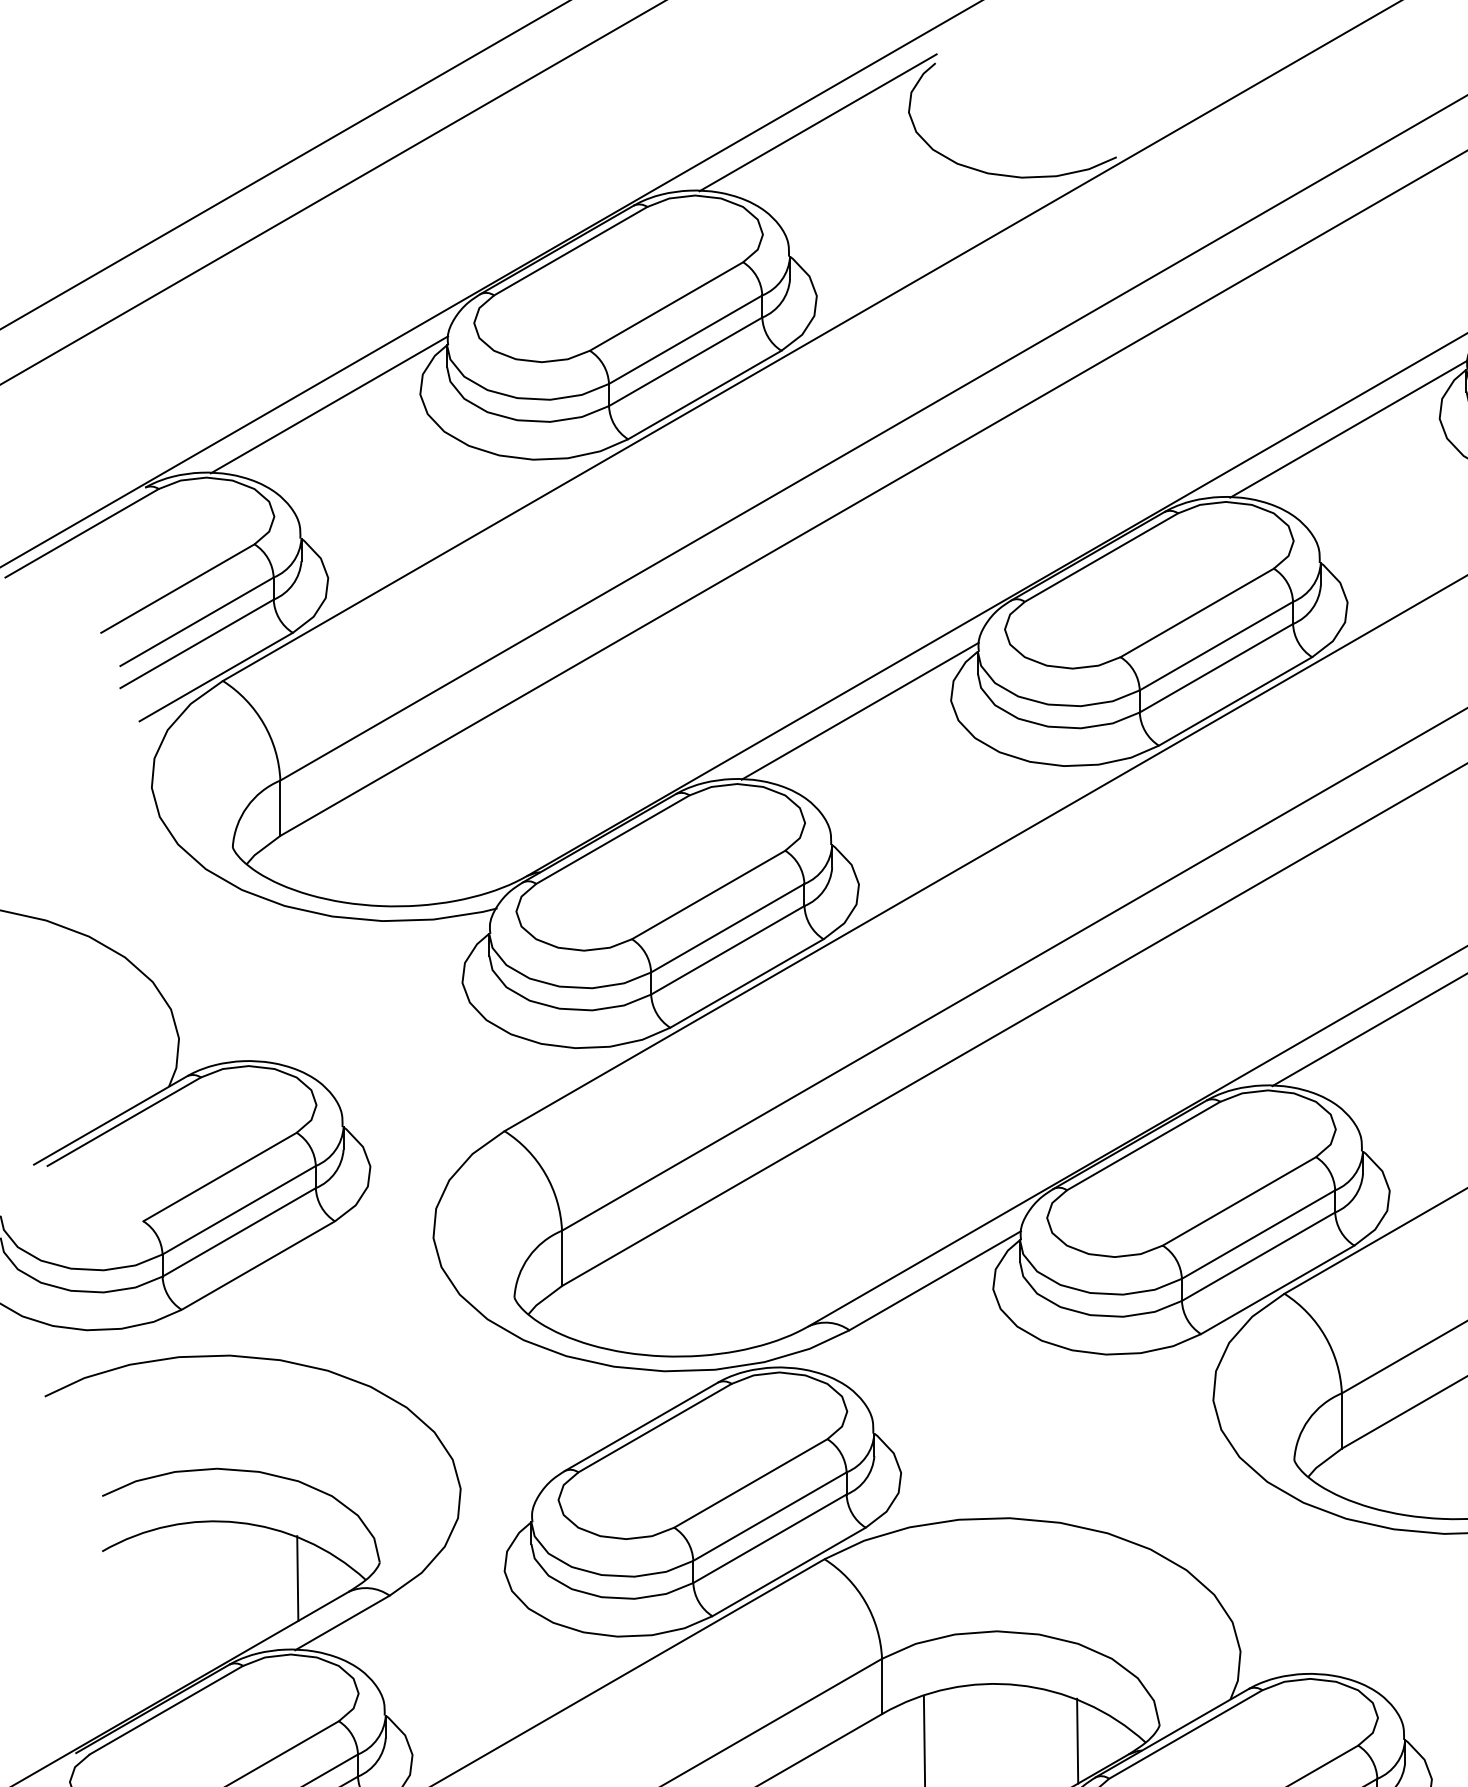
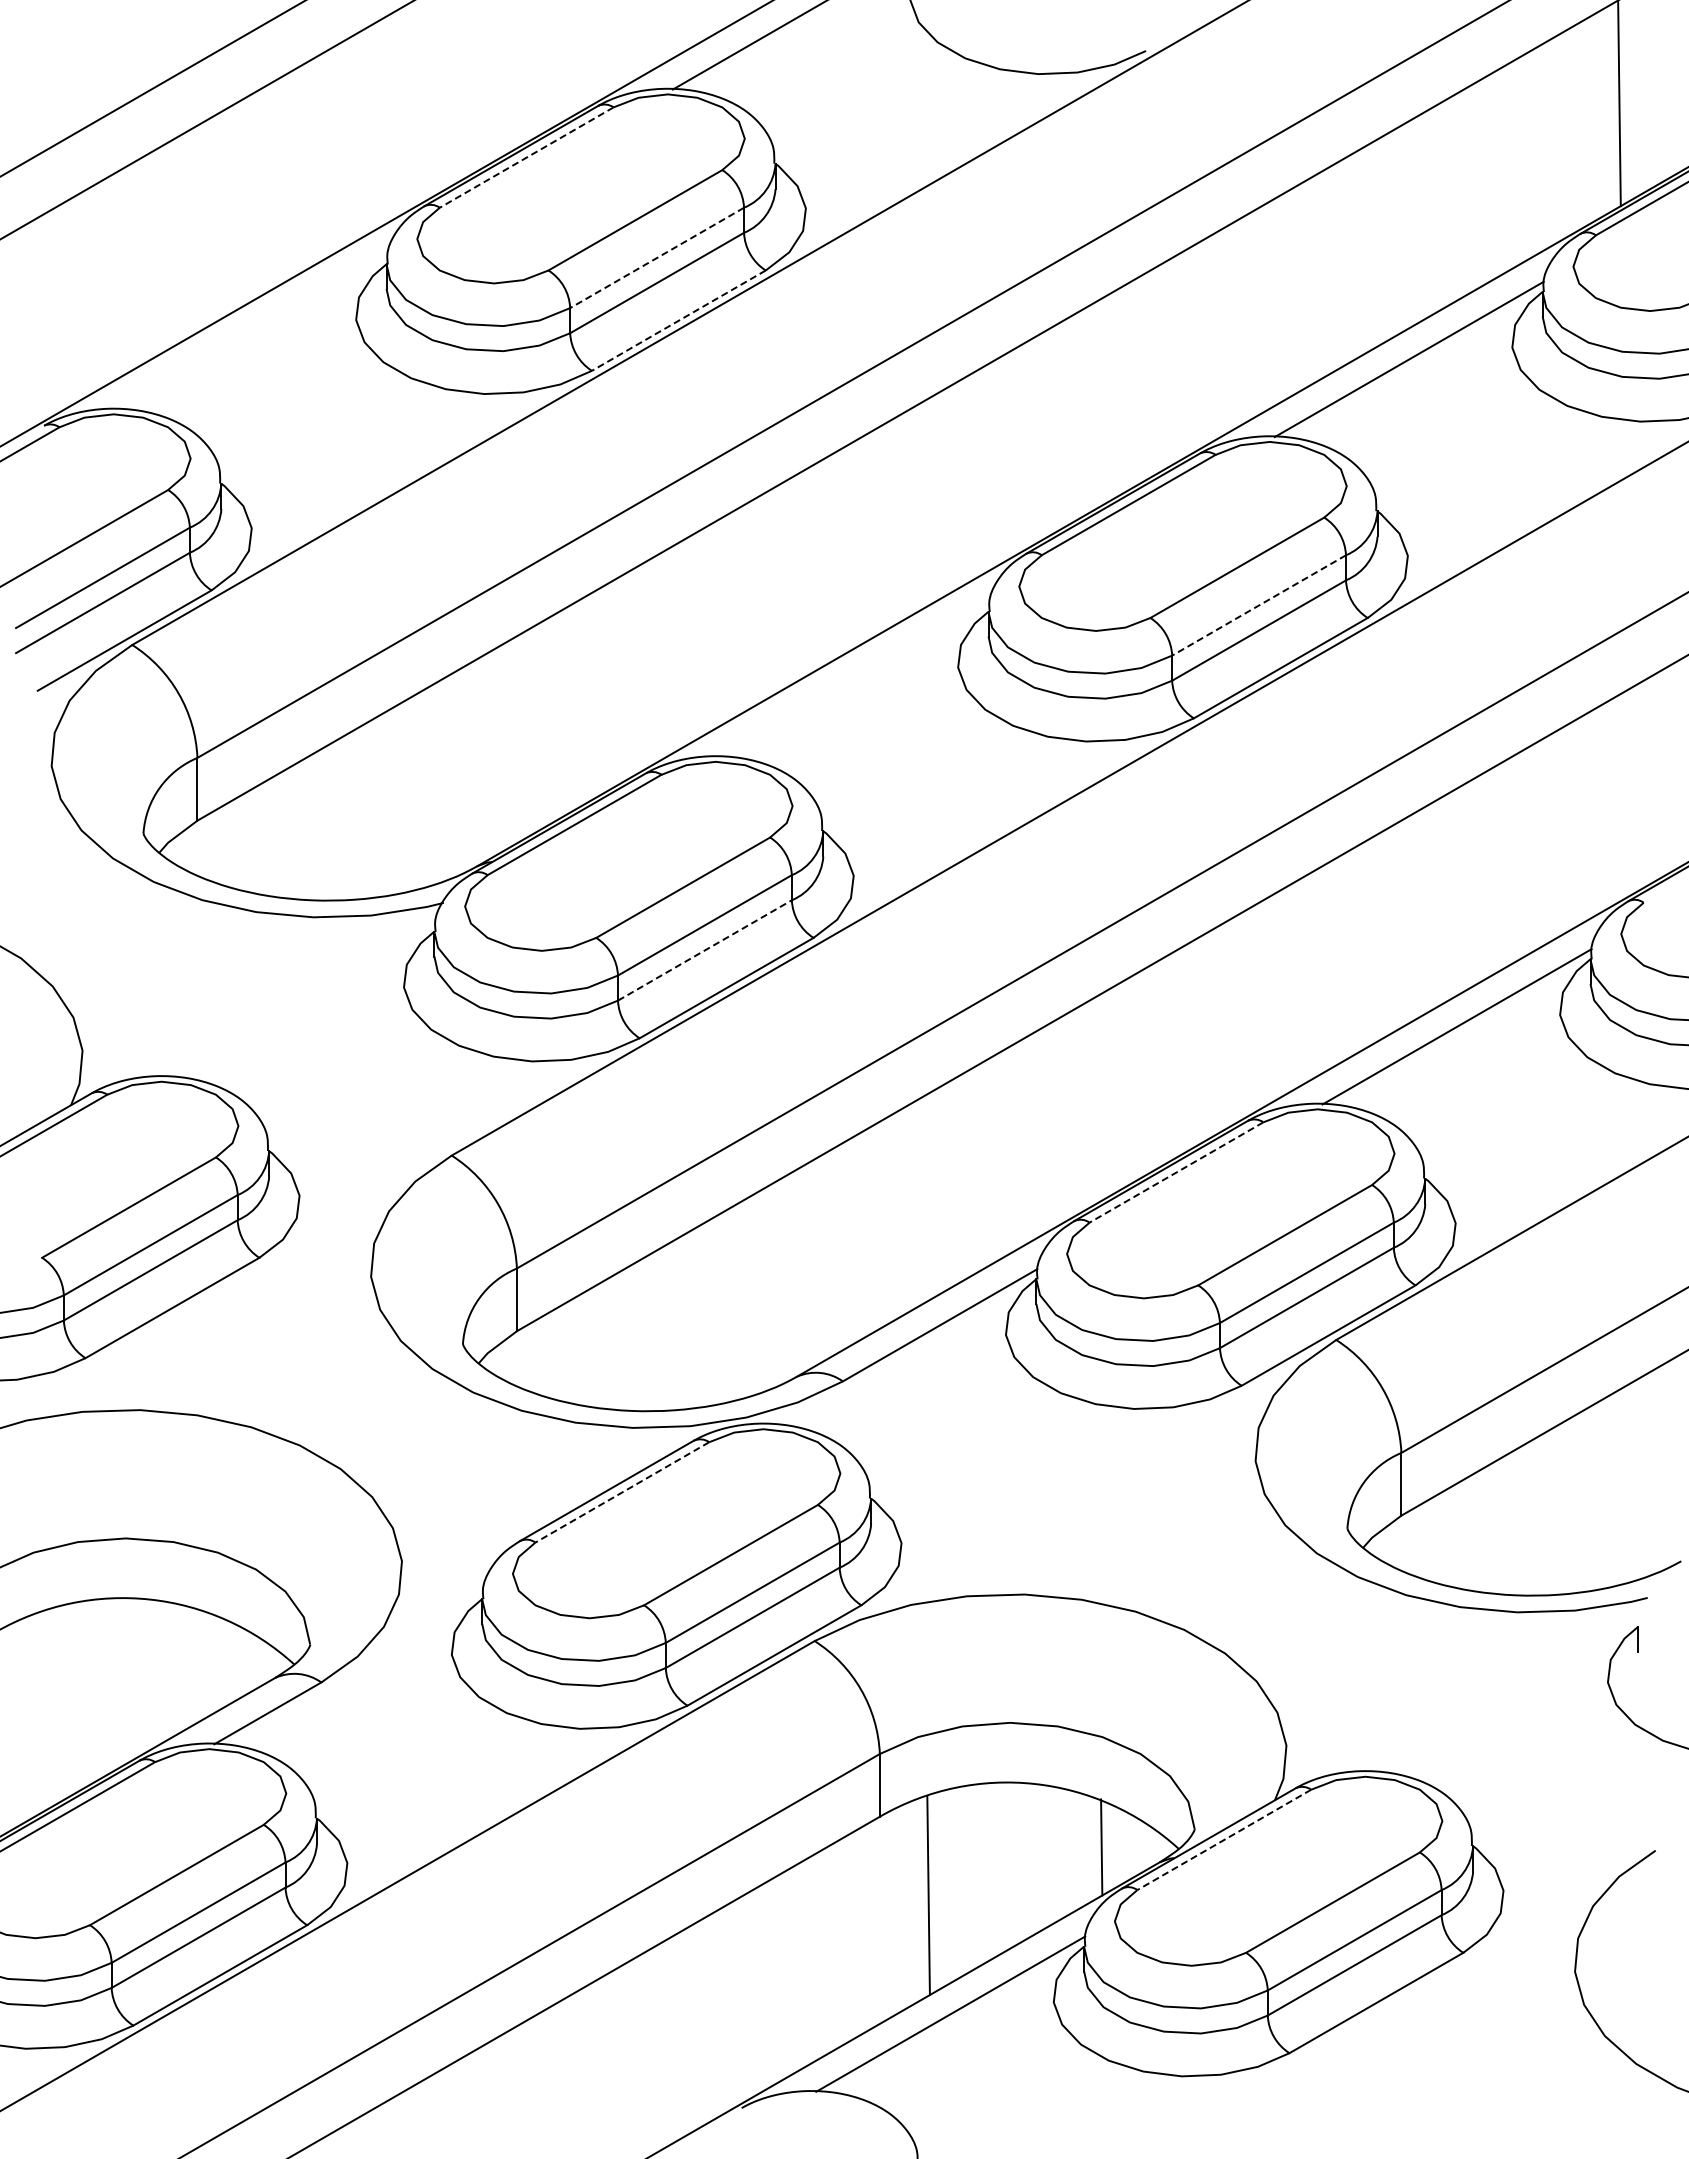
line: (570, 251) -> (526, 157), solid -> dashed
line: (685, 340) -> (656, 258), solid -> dashed
line: (704, 394) -> (678, 320), solid -> dashed
line: (328, 404) -> (252, 331), removed
line: (1215, 646) -> (1258, 605), solid -> dashed
line: (859, 710) -> (854, 678), removed
line: (728, 950) -> (705, 950), solid -> dashed
line: (1143, 1146) -> (1176, 1172), solid -> dashed
line: (654, 1428) -> (621, 1492), solid -> dashed
line: (297, 1578) -> (216, 1662), removed
line: (1185, 1735) -> (1223, 1840), solid -> dashed

